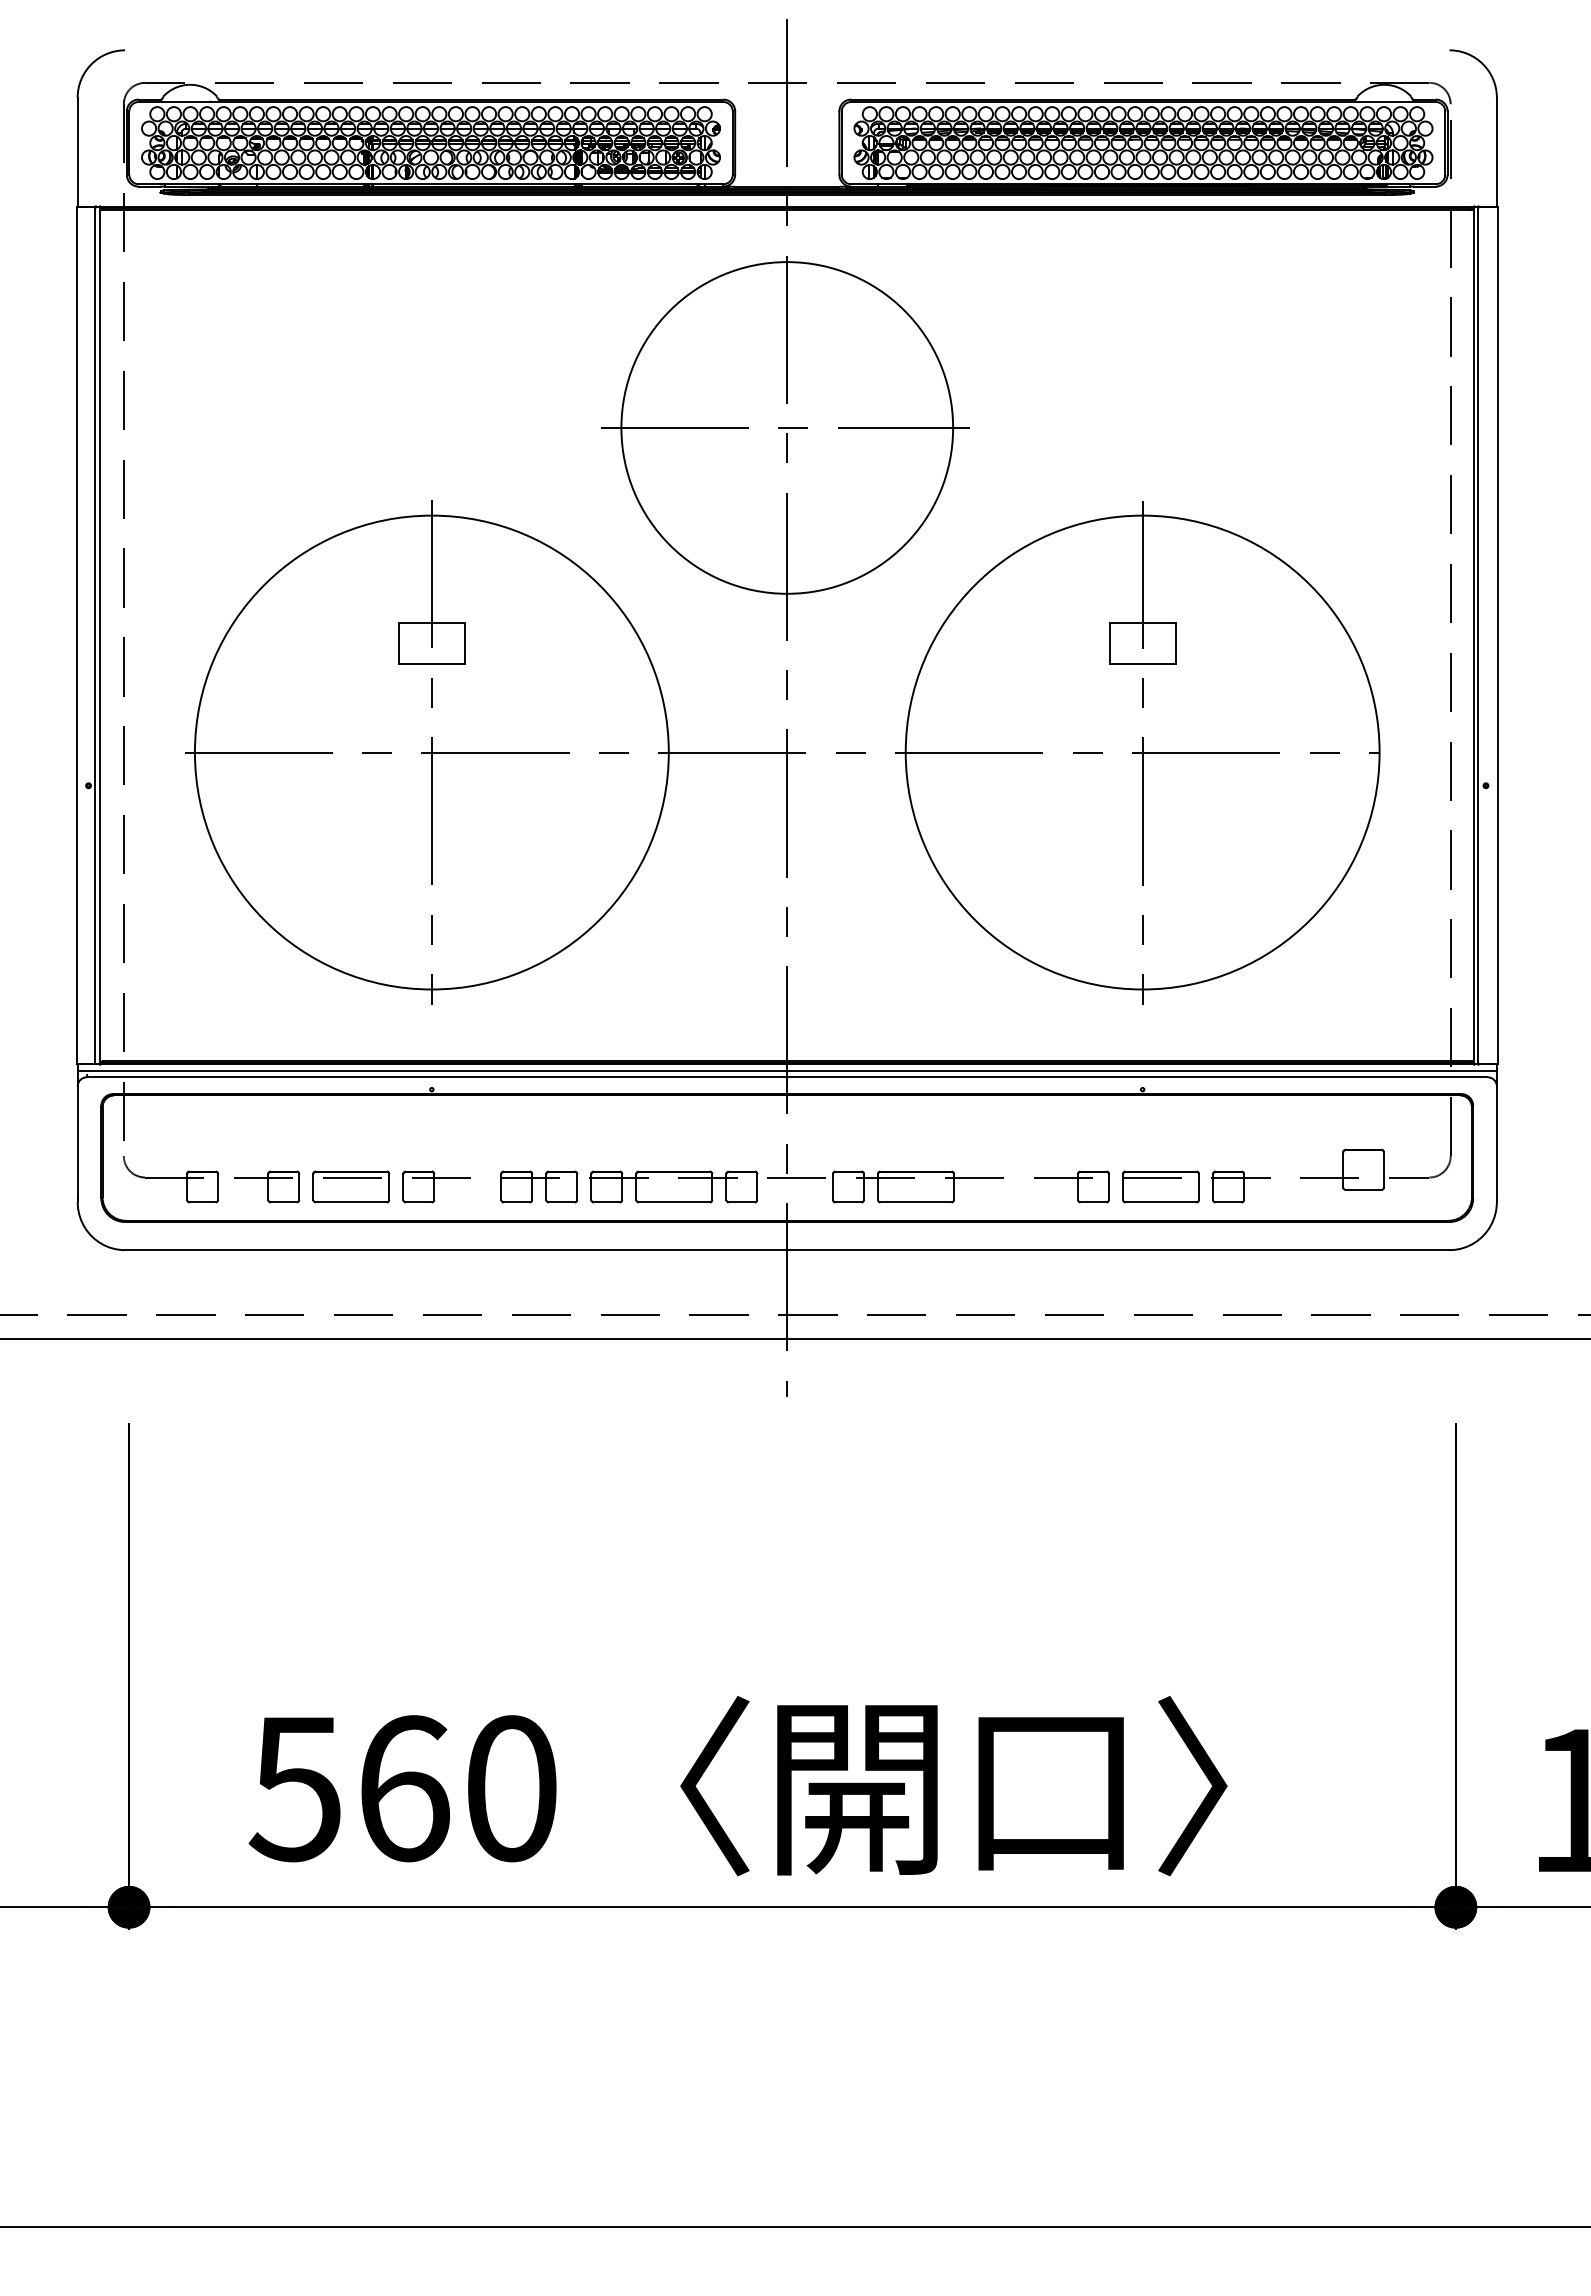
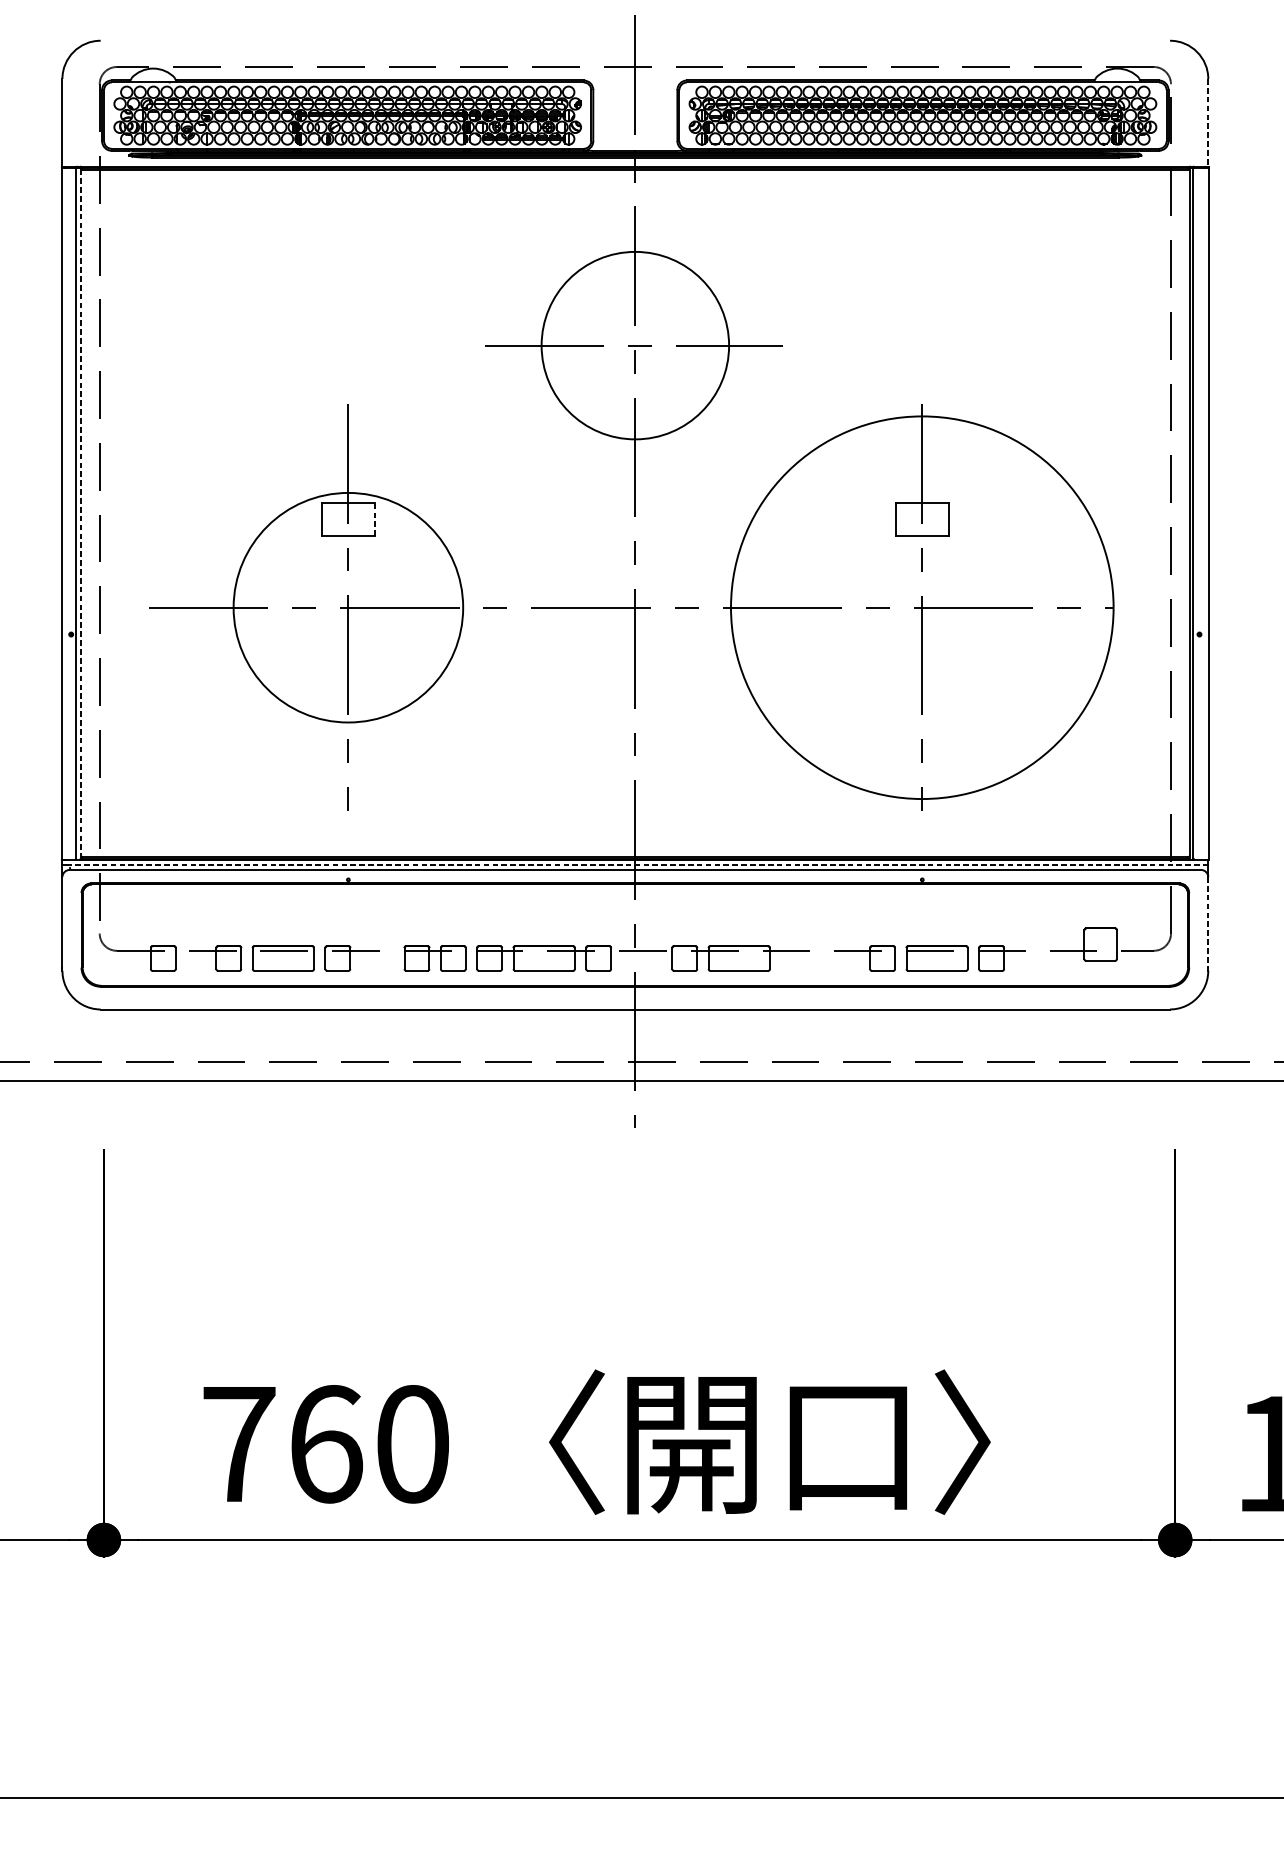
line: (1496, 152) -> (1207, 123), solid -> dashed
circle: (787, 427) -> (635, 345), size x0.7
line: (100, 635) -> (80, 513), solid -> dashed
line: (465, 643) -> (375, 519), solid -> dashed
circle: (431, 752) -> (348, 607), size x0.6
line: (787, 1070) -> (635, 864), solid -> dashed
line: (1496, 1143) -> (1207, 923), solid -> dashed
text: (294, 1789) -> (237, 1444), 560 -> 760

